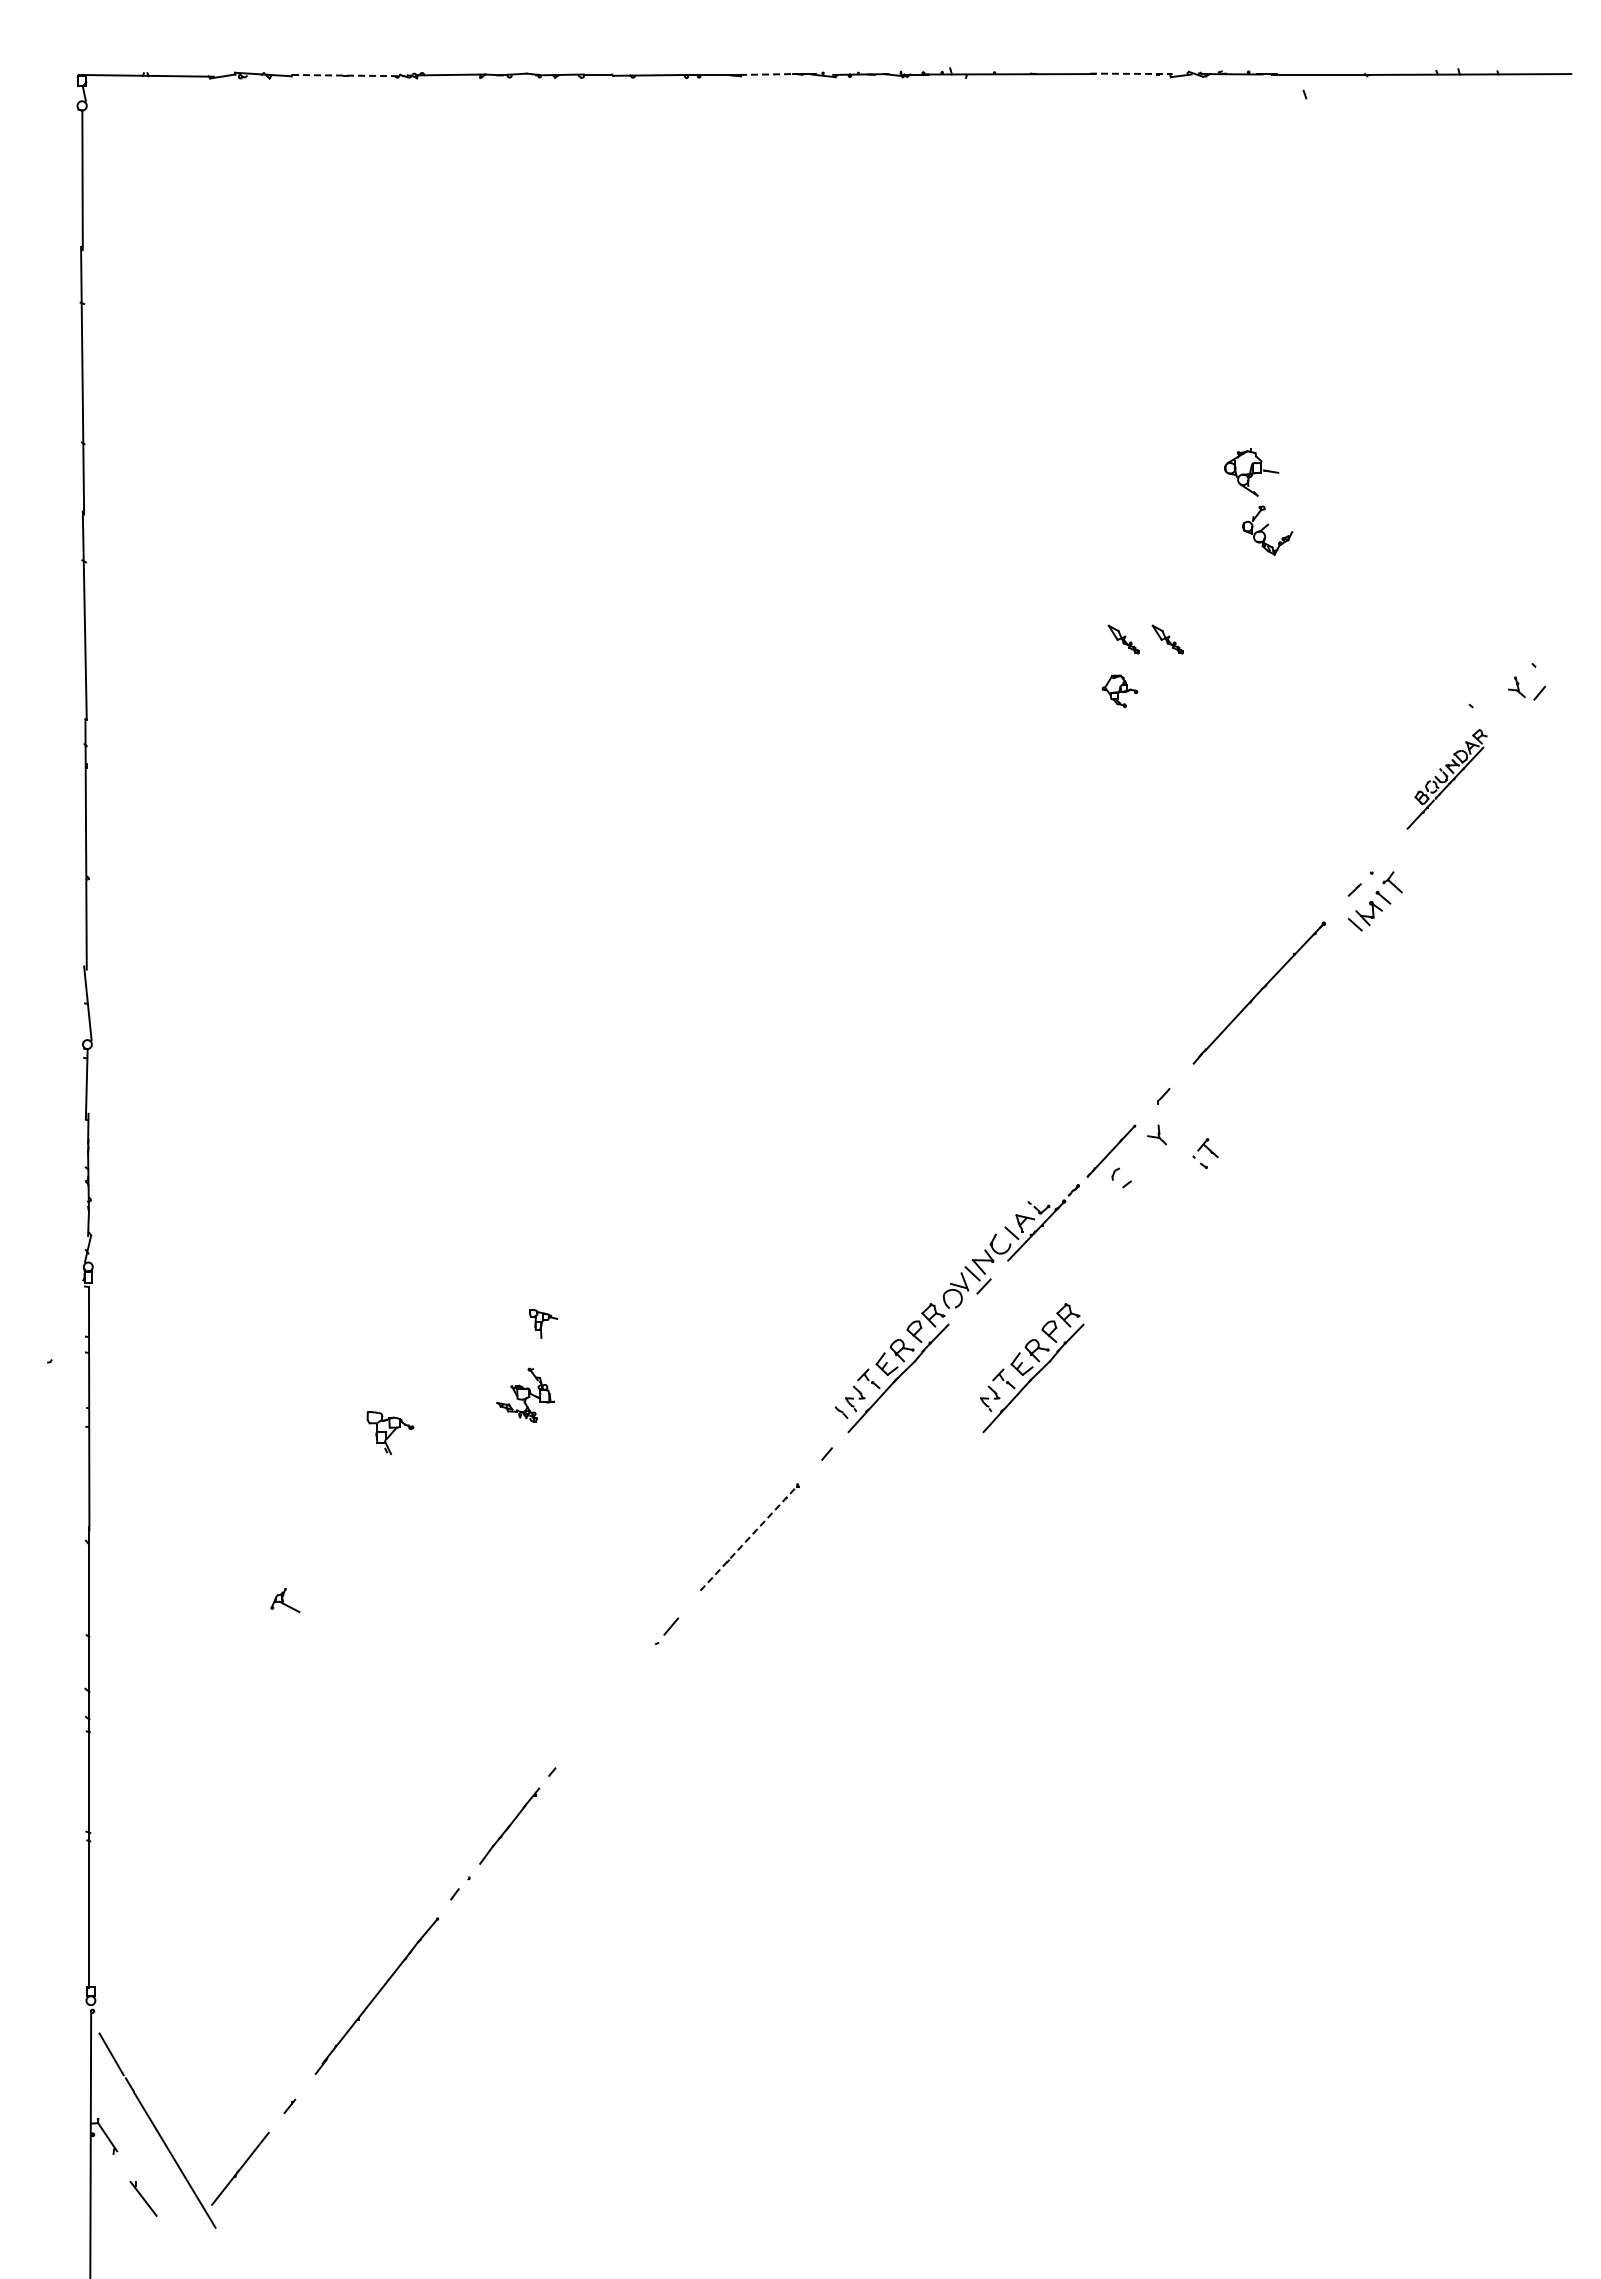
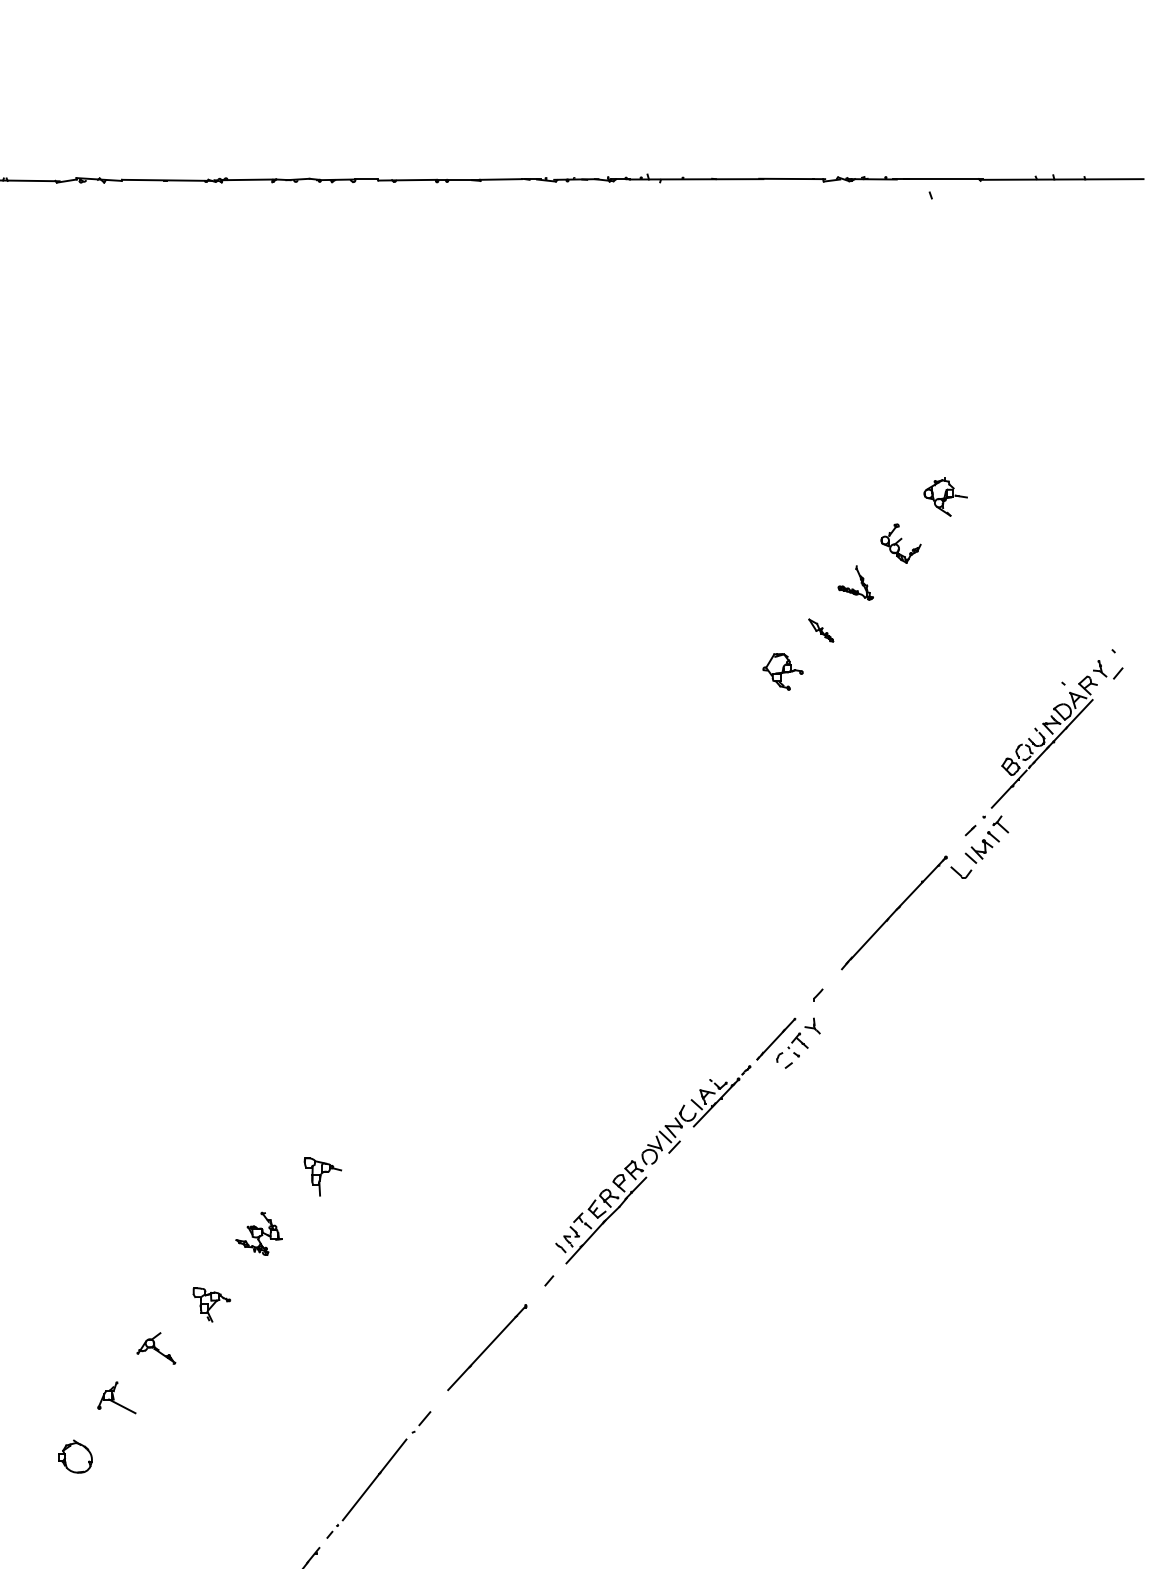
line: (1131, 73) -> (792, 178), dashed -> solid
line: (766, 74) -> (500, 179), dashed -> solid
line: (348, 75) -> (167, 180), dashed -> solid
part: (1251, 472) -> (945, 497), moved
part: (1216, 576) -> (860, 580), added
part: (1123, 639) -> (785, 630), removed
part: (1119, 691) -> (782, 672), size x1.43
part: (1446, 779) -> (1043, 742), size x1.67
part: (1342, 942) -> (960, 872), added
part: (1205, 1153) -> (797, 1044), moved
part: (543, 1323) -> (322, 1176), size x1.67
part: (1032, 1368) -> (713, 1212), removed
part: (525, 1394) -> (259, 1233), moved
part: (390, 1432) -> (211, 1304), moved
part: (334, 1538) -> (156, 1348), added
line: (749, 1538) -> (487, 1348), dashed -> solid
part: (285, 1600) -> (116, 1397), size x1.67
part: (233, 1674) -> (75, 1456), added
part: (604, 1706) -> (371, 1482), added

